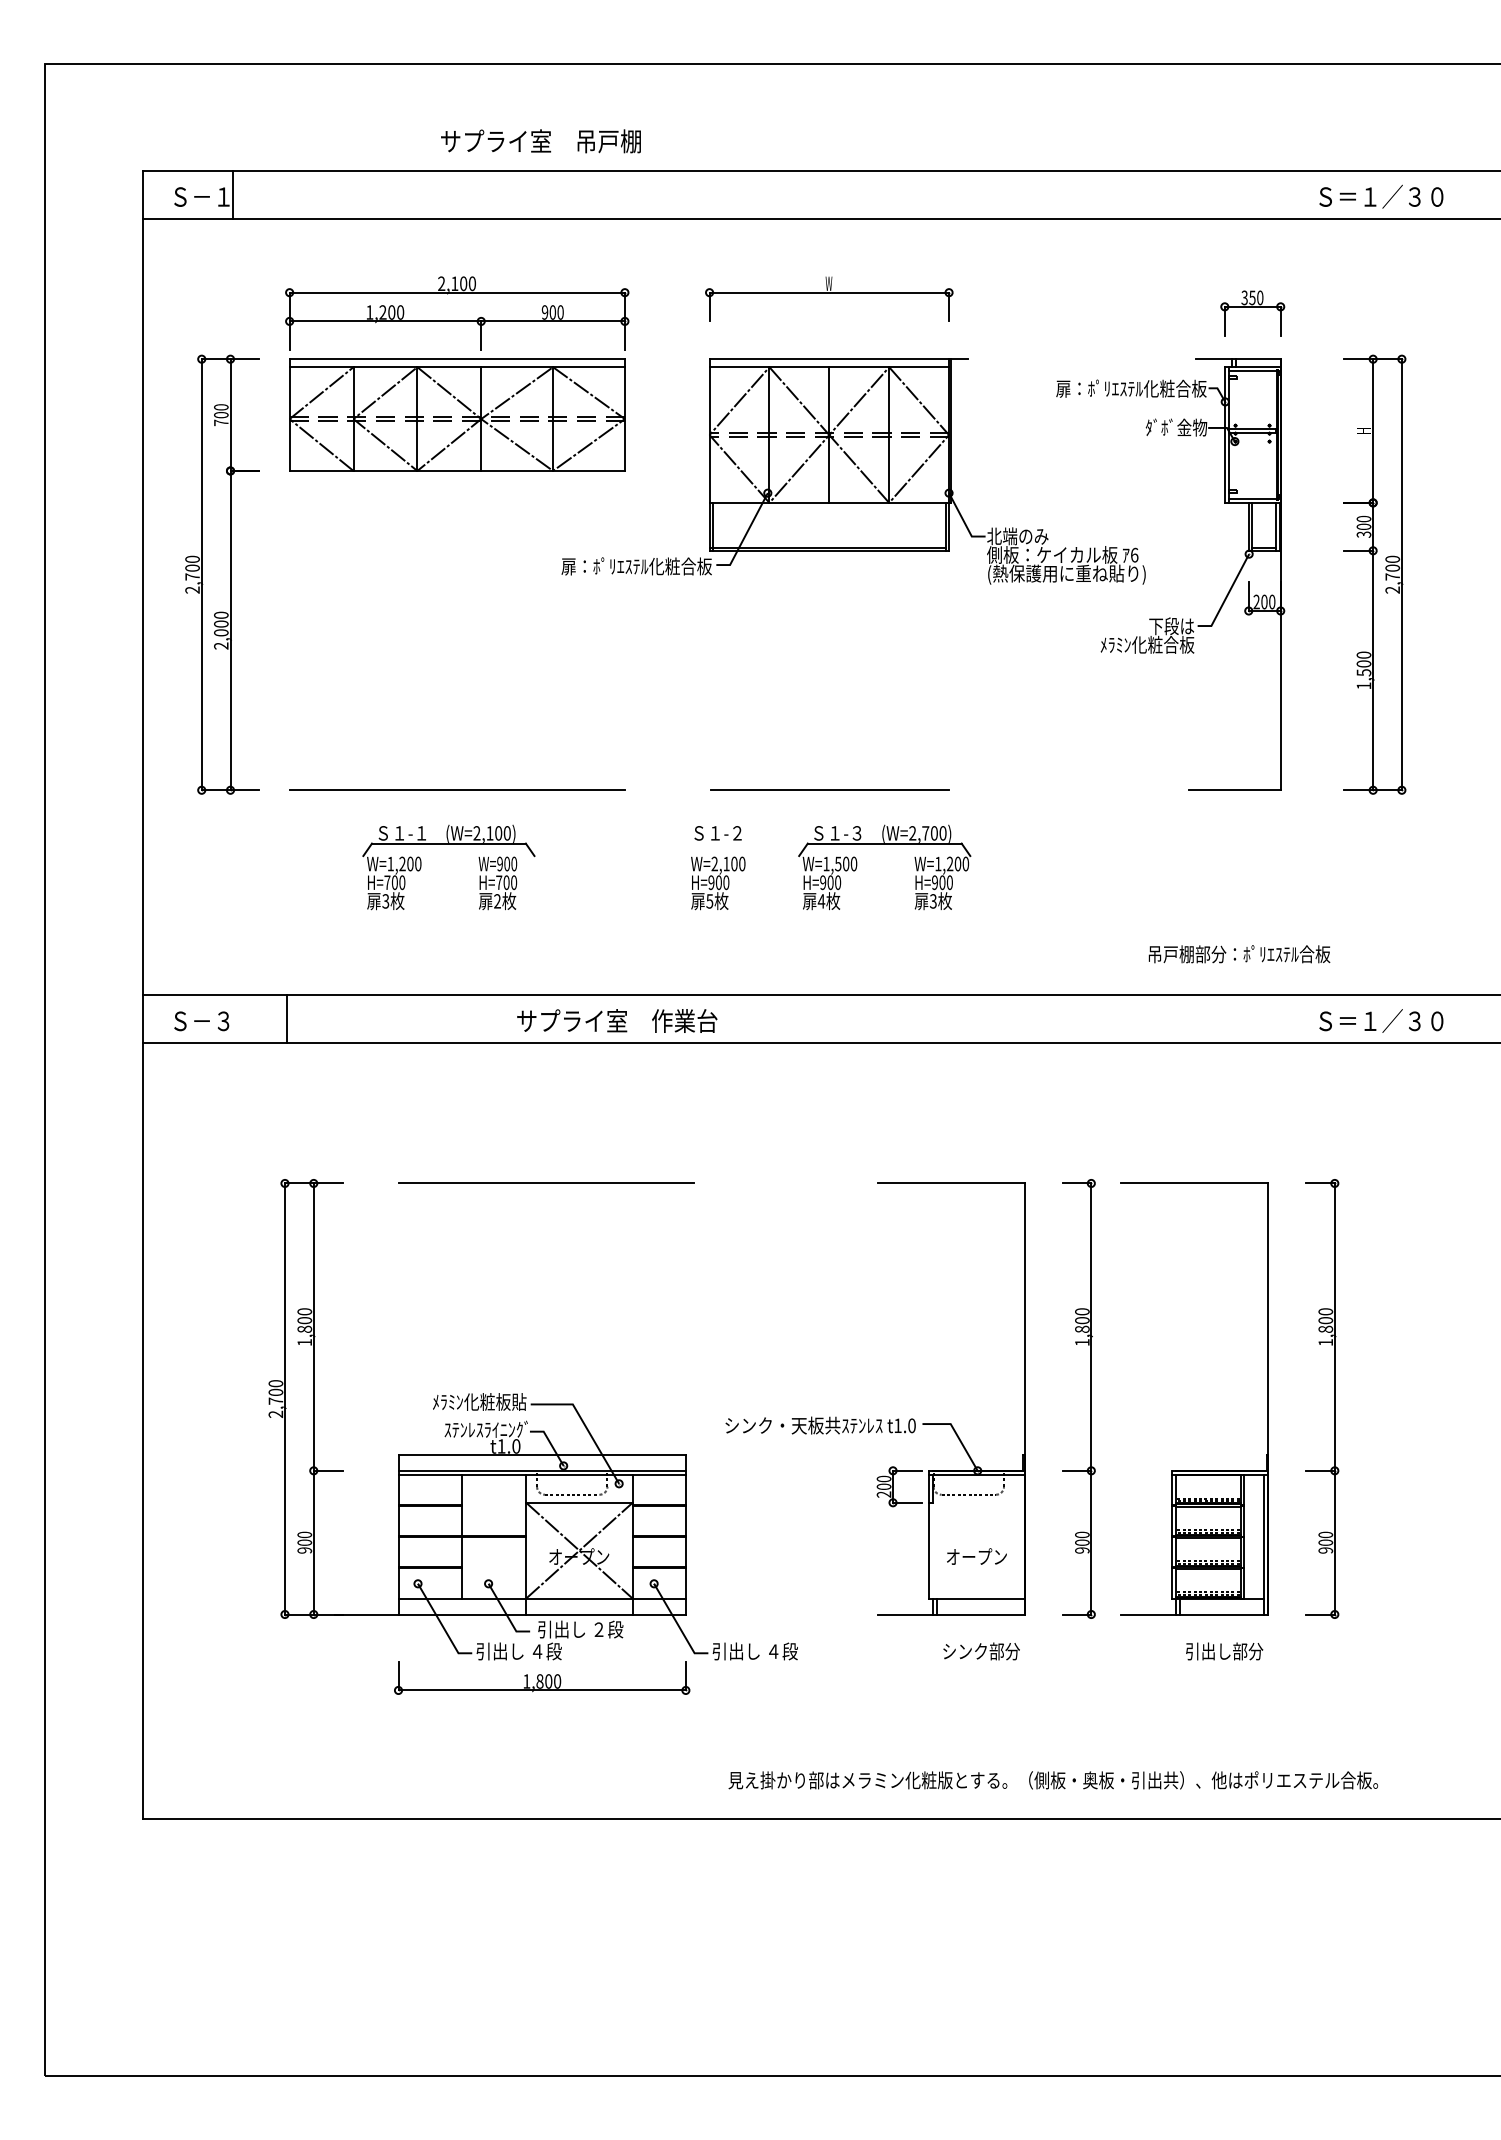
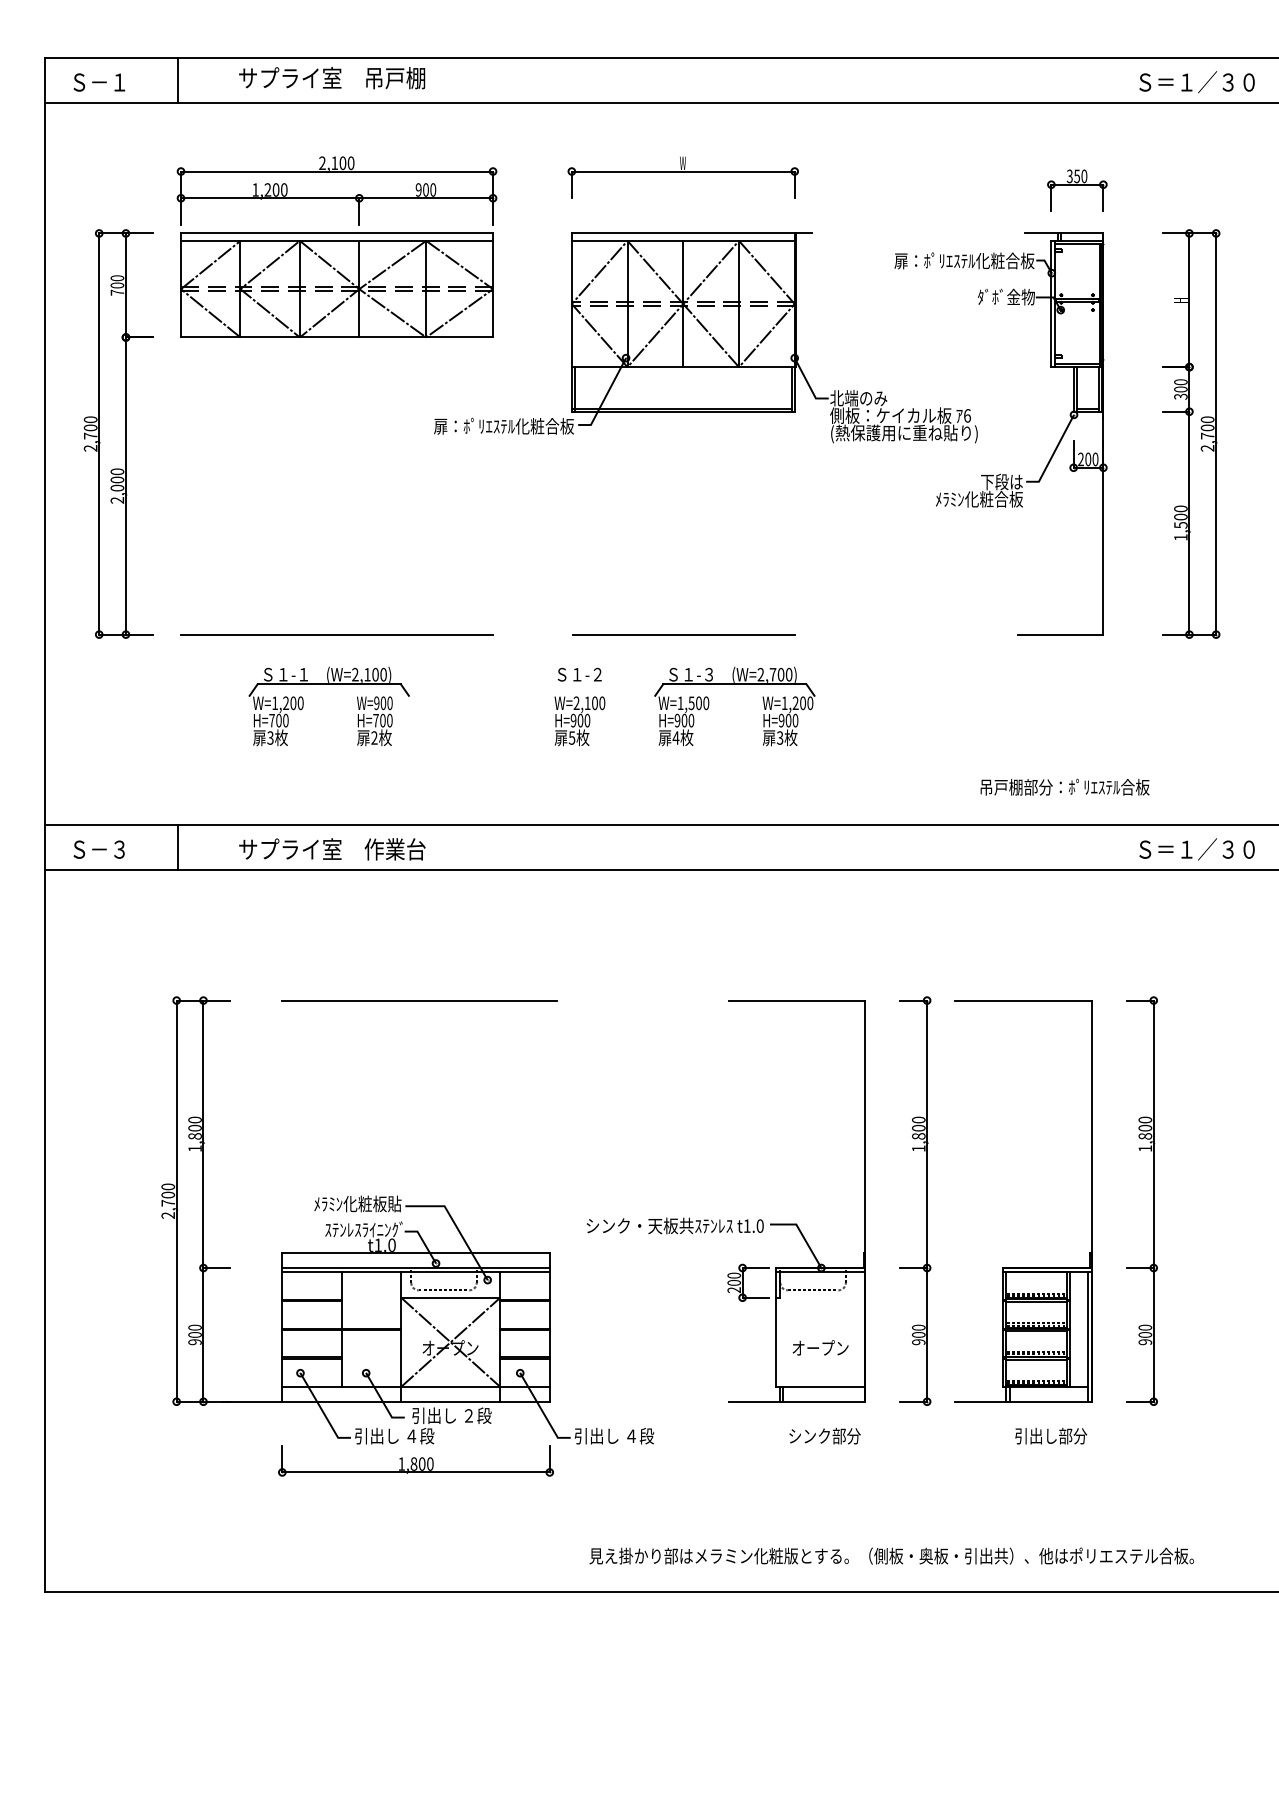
text: (540, 141) -> (331, 78), moved
line: (232, 194) -> (178, 80), moved
text: (617, 1020) -> (332, 848), moved

